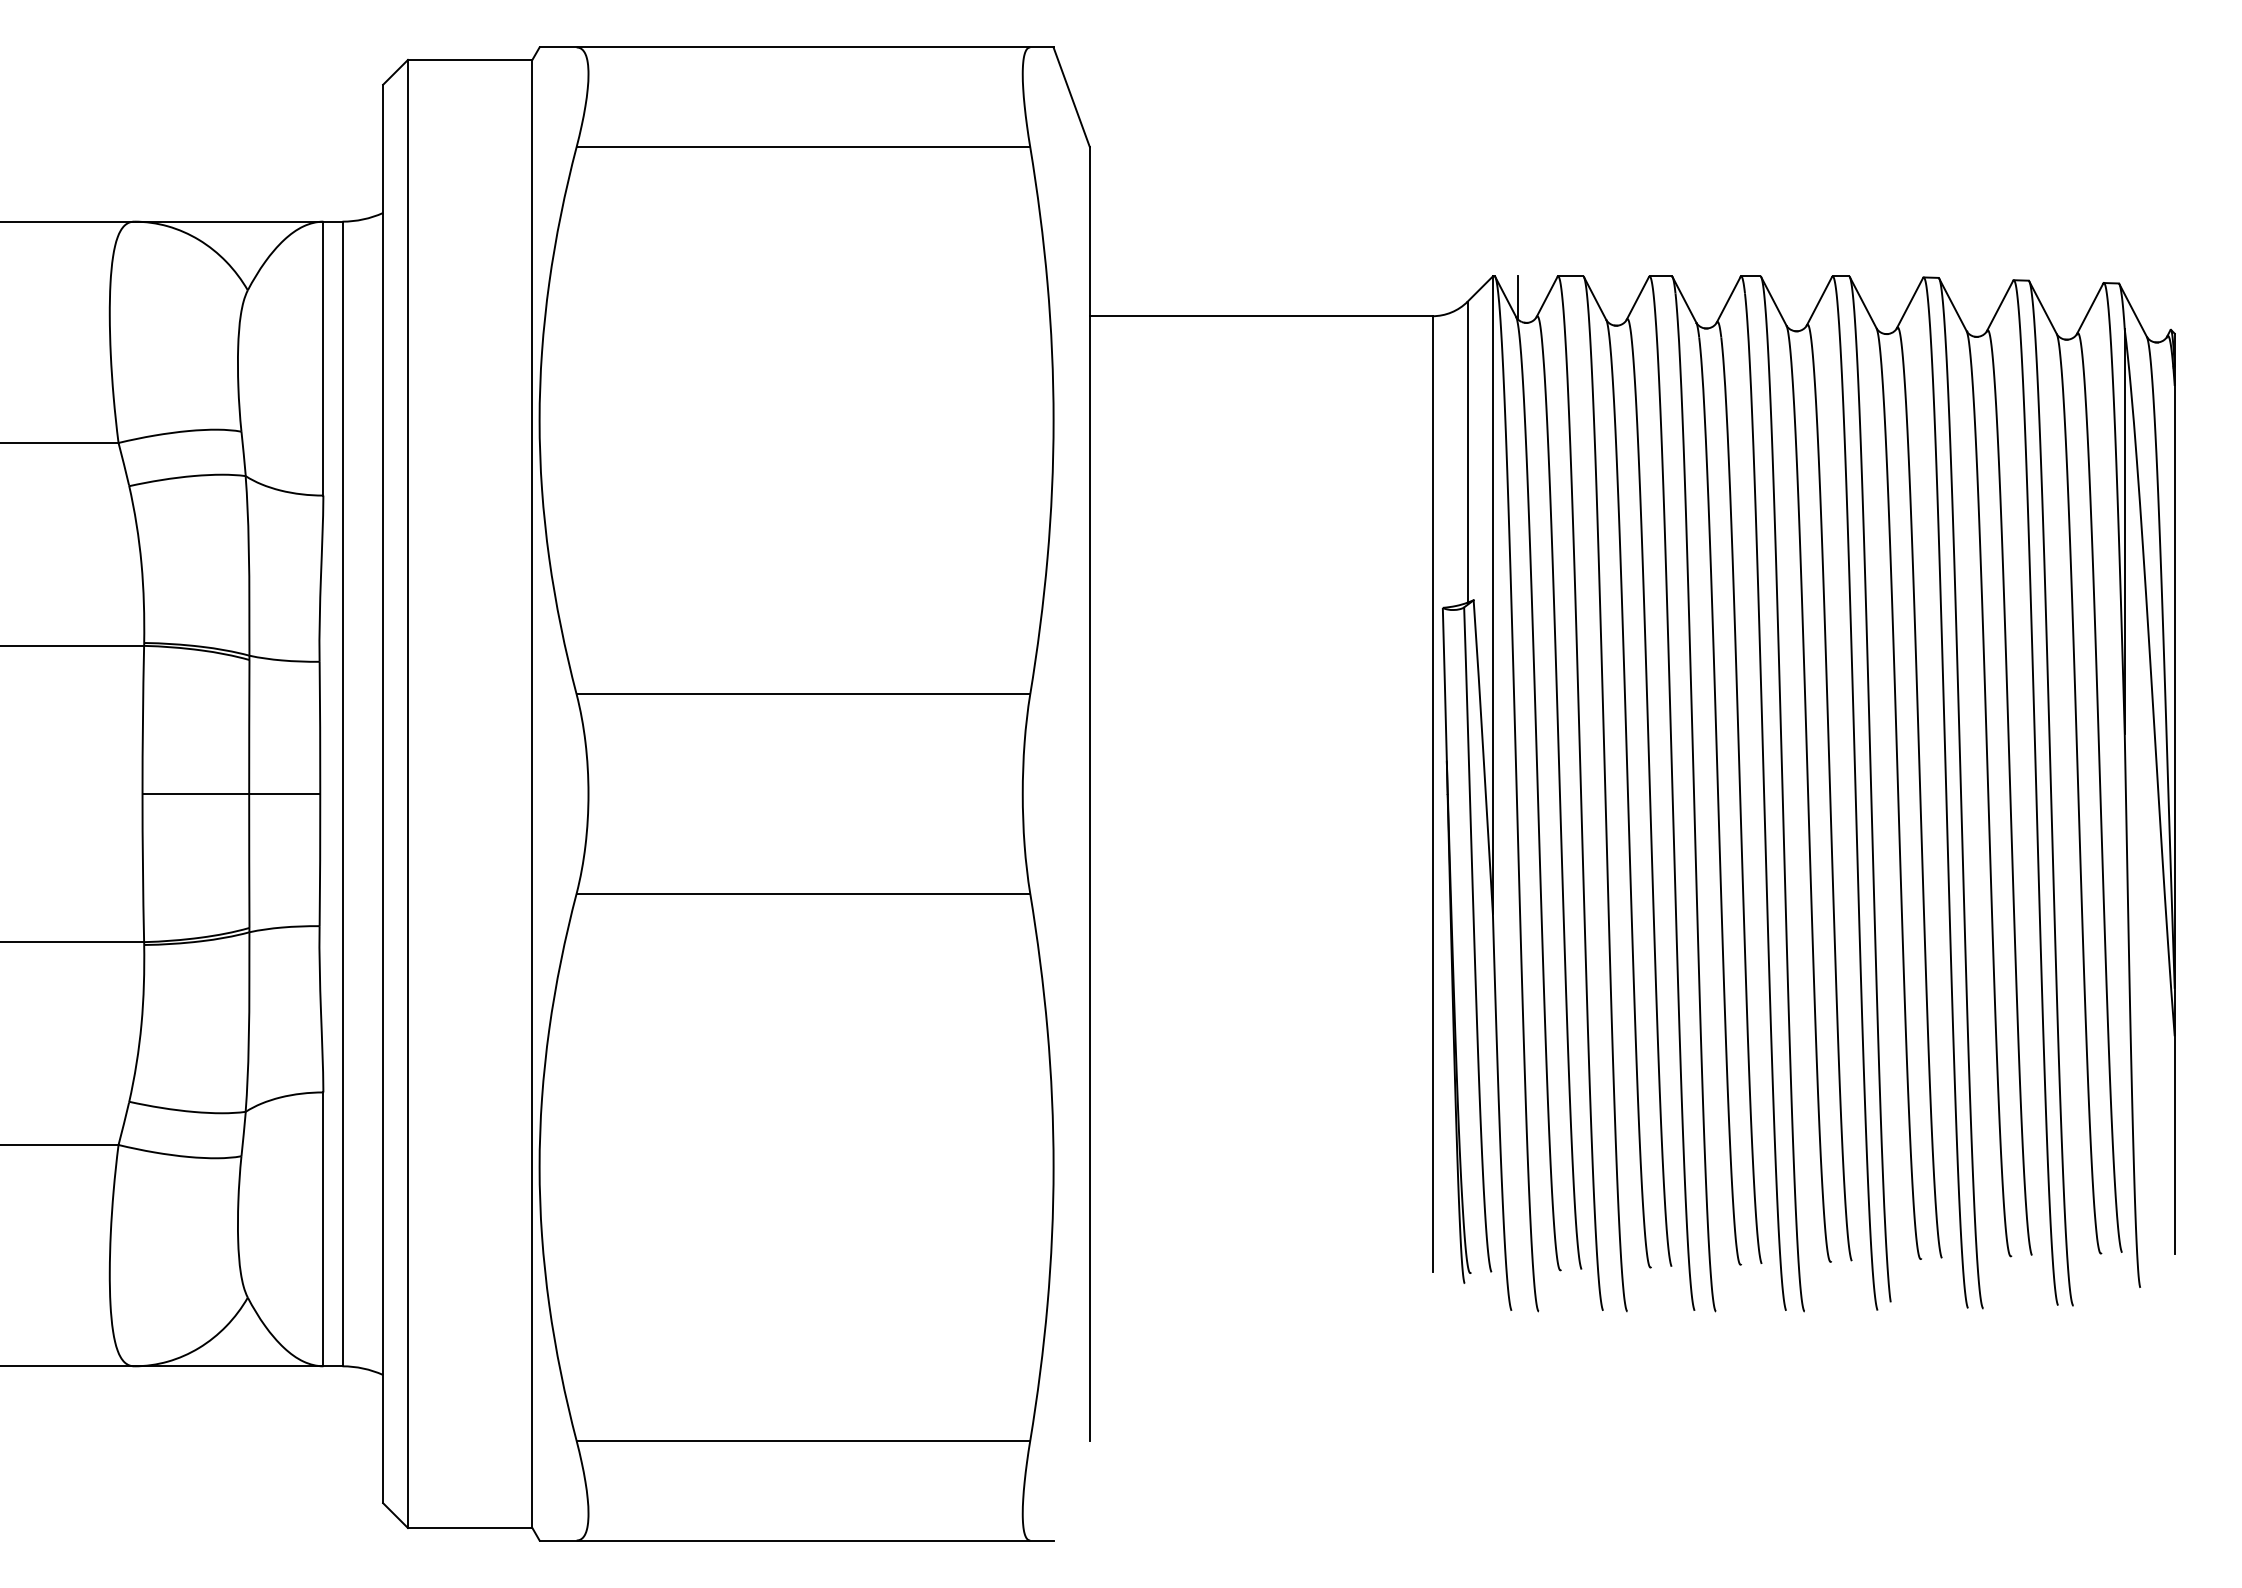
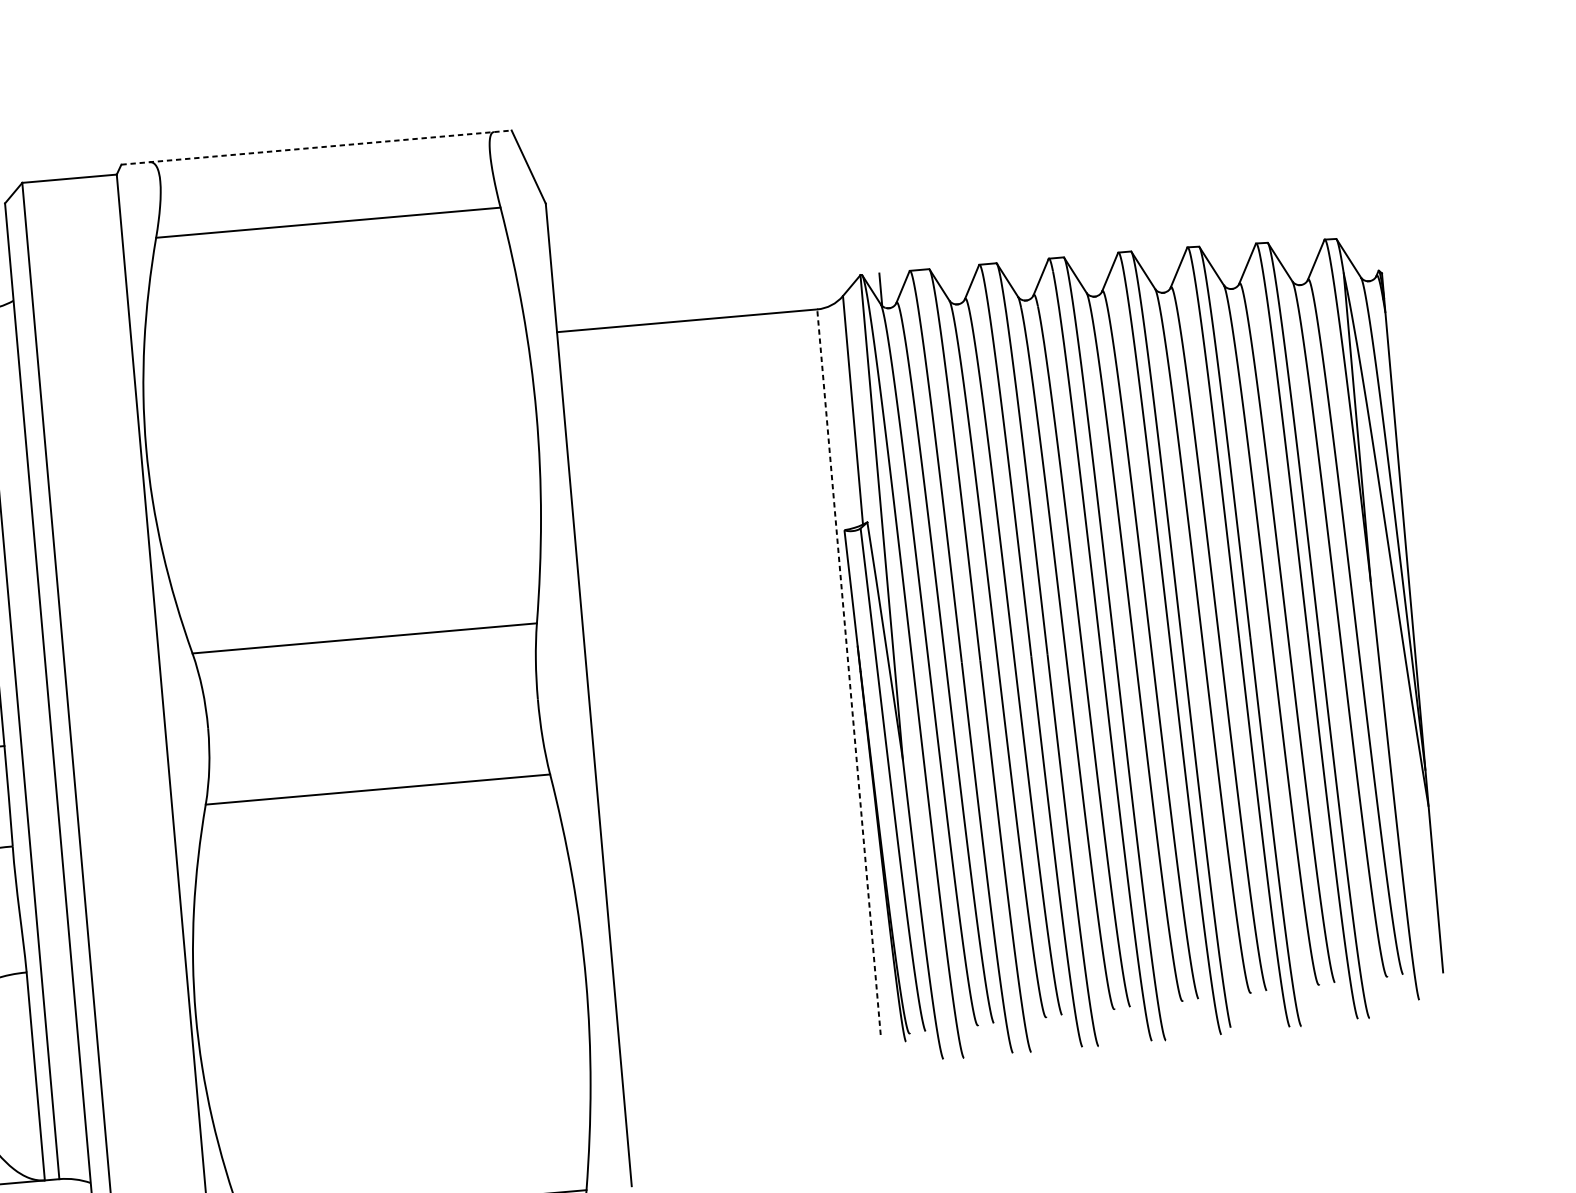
line: (796, 47) -> (316, 147), solid -> dashed
line: (1432, 793) -> (848, 671), solid -> dashed

